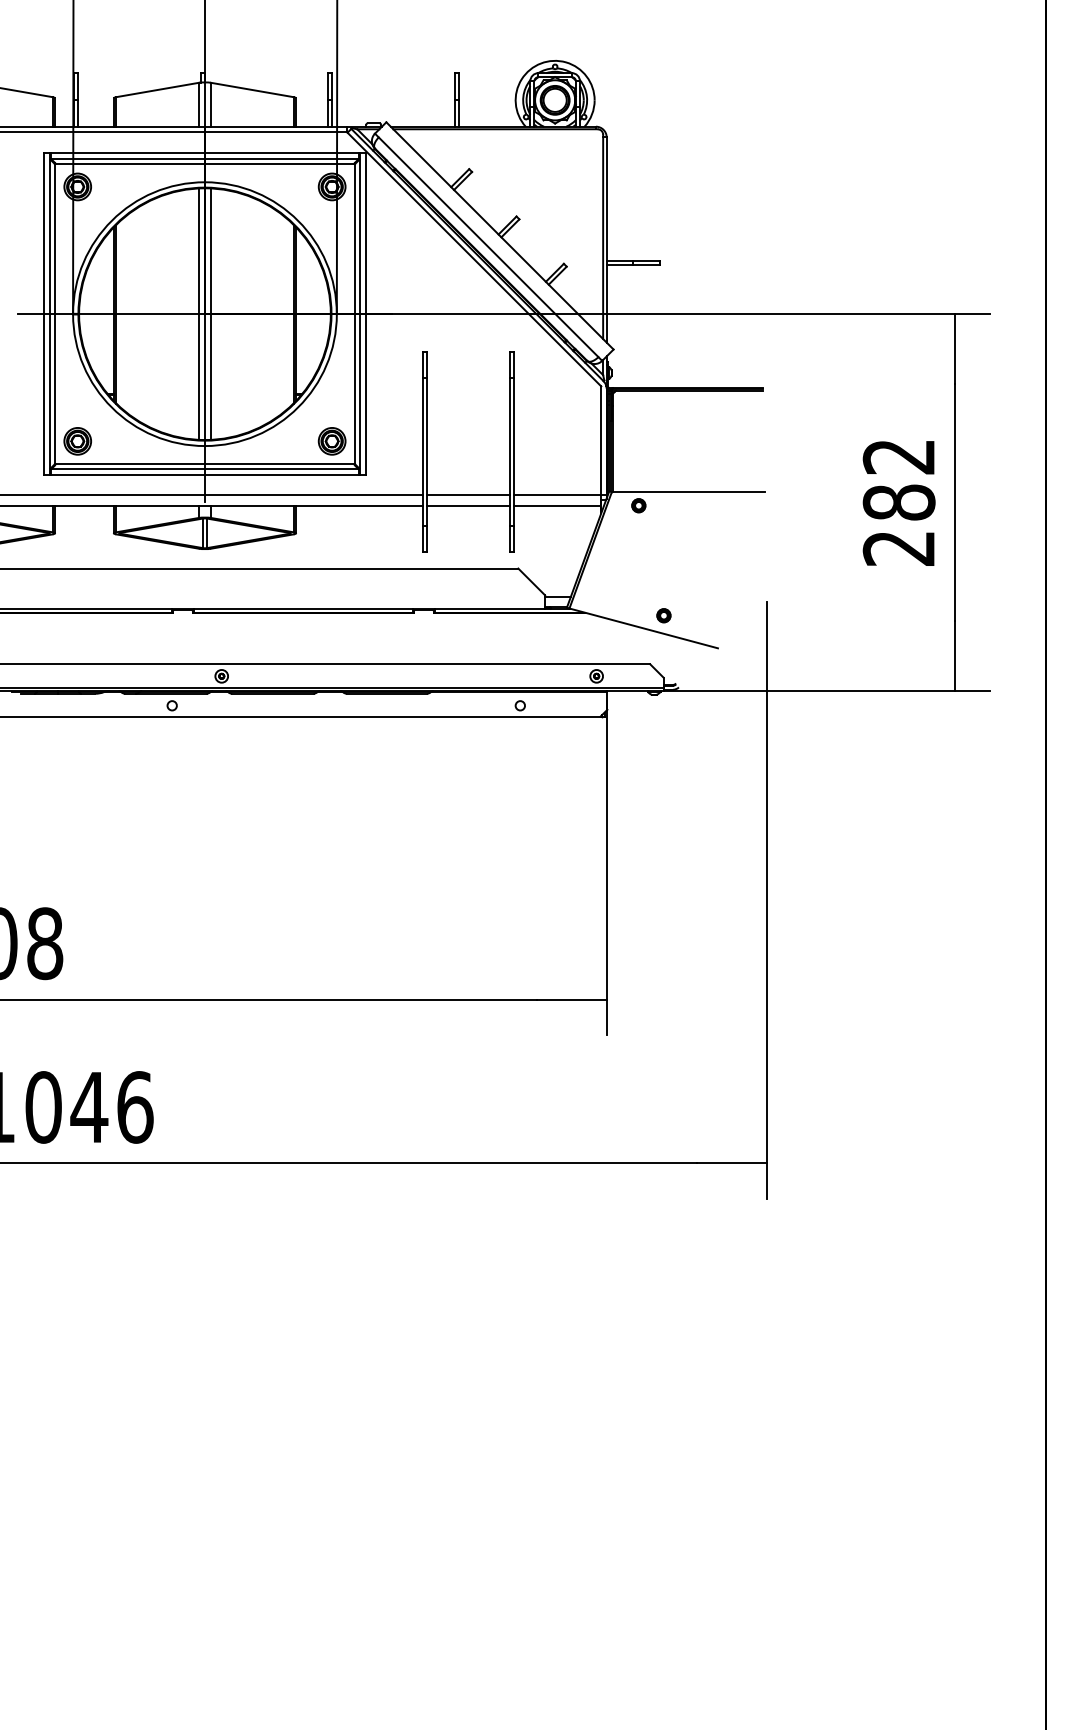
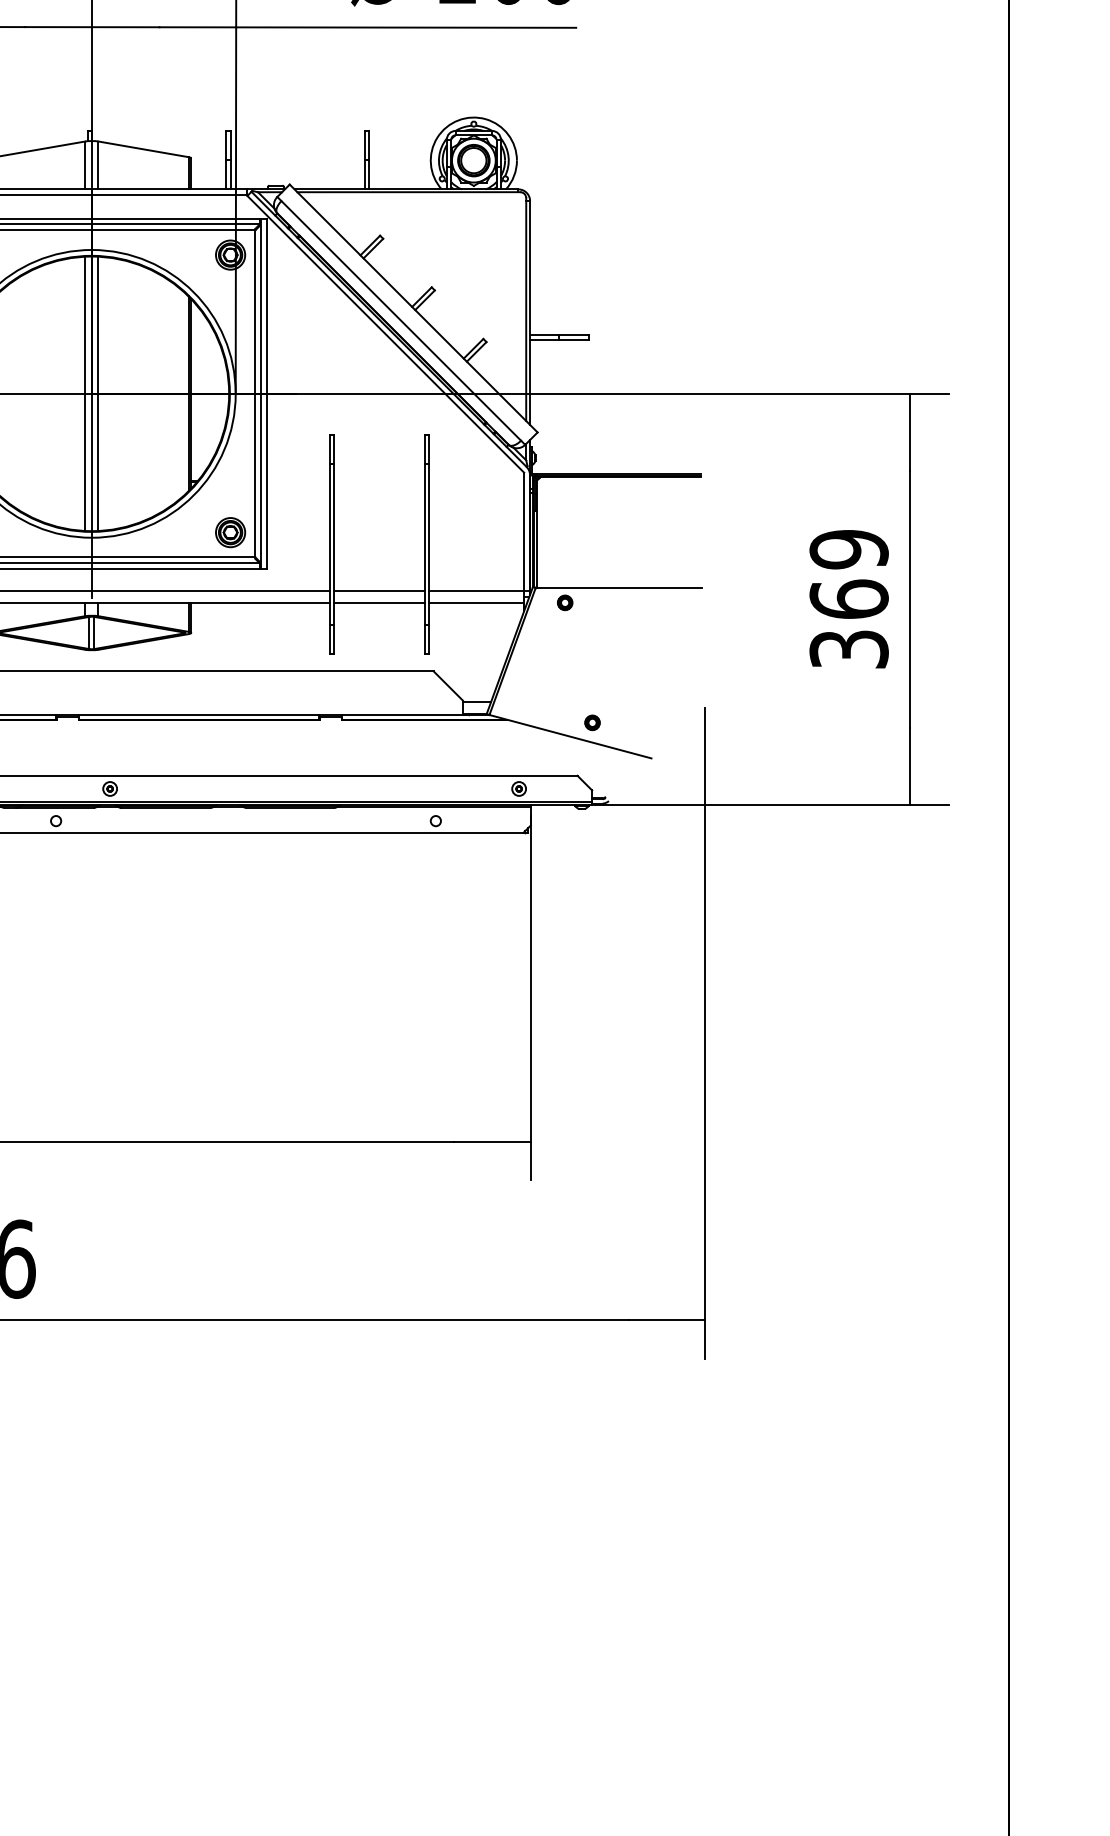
text: (898, 502) -> (848, 599), 282 -> 369

